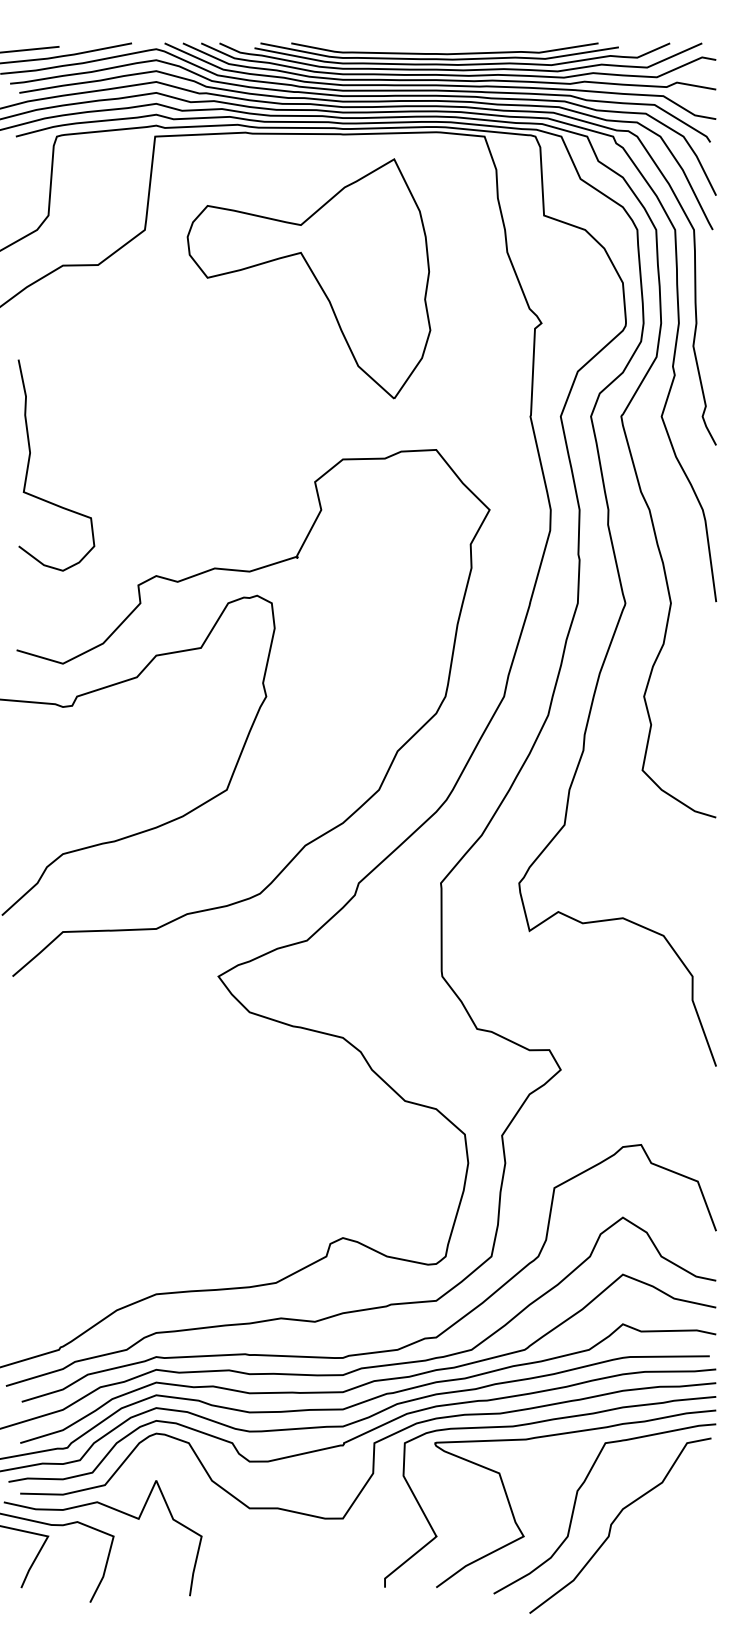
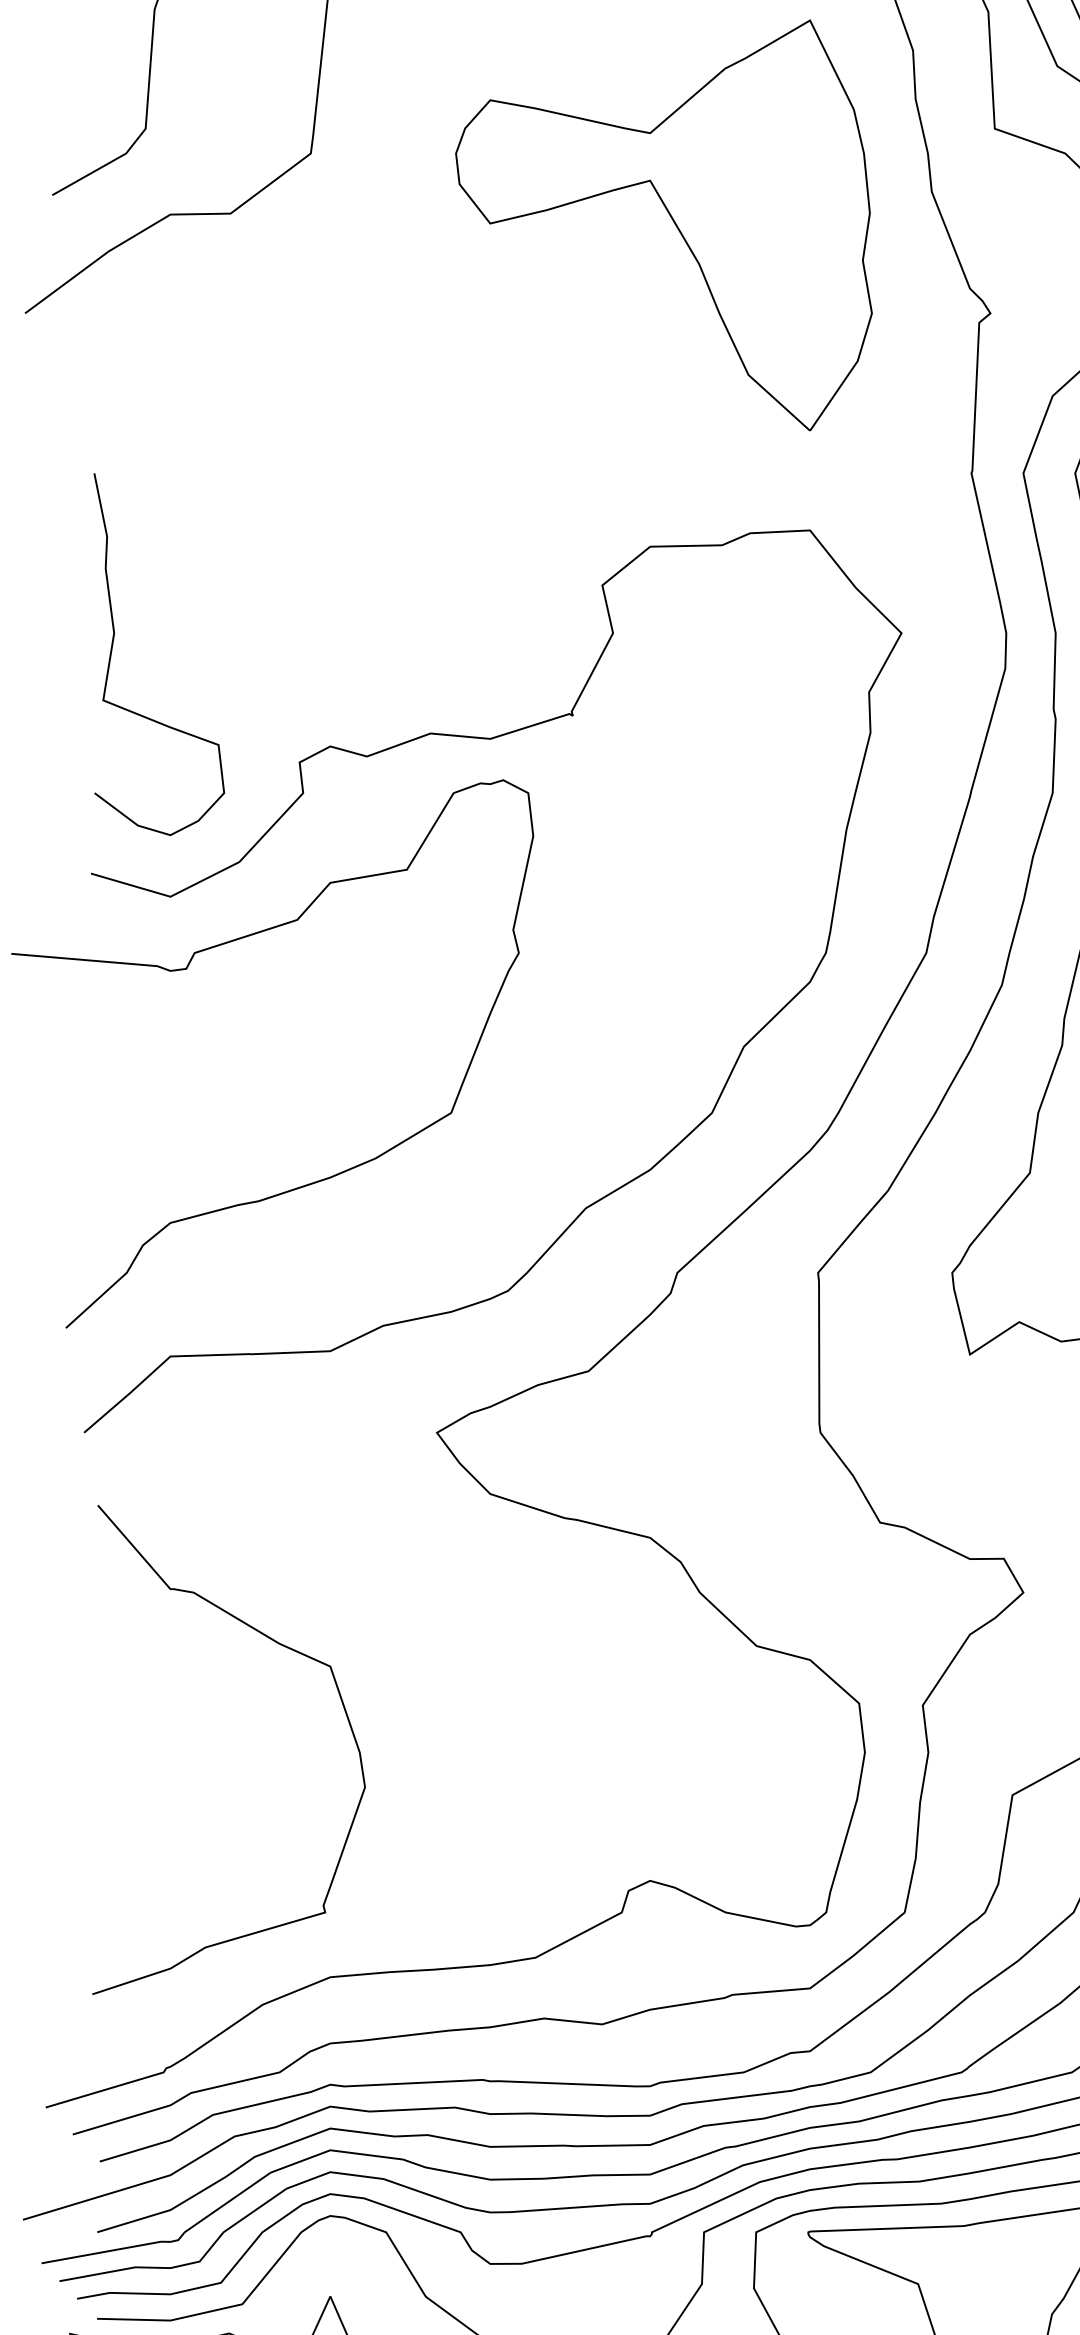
part: (308, 278) -> (663, 224), moved
curve: (30, 458) -> (114, 642), moved
curve: (127, 1101) -> (280, 1646), added

